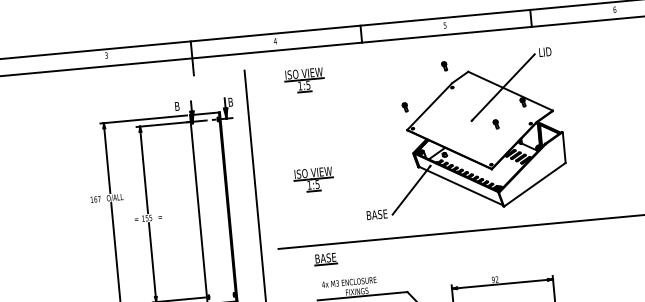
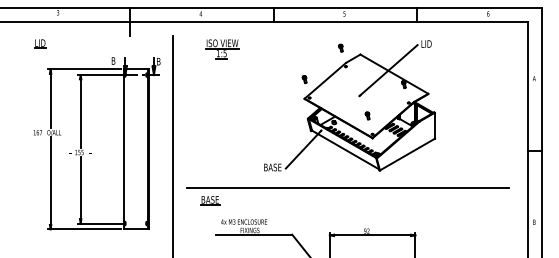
part: (89, 93) -> (40, 43), added
part: (495, 123) -> (367, 115), moved
part: (313, 180) -> (222, 133), removed
part: (326, 258) -> (210, 200), moved

